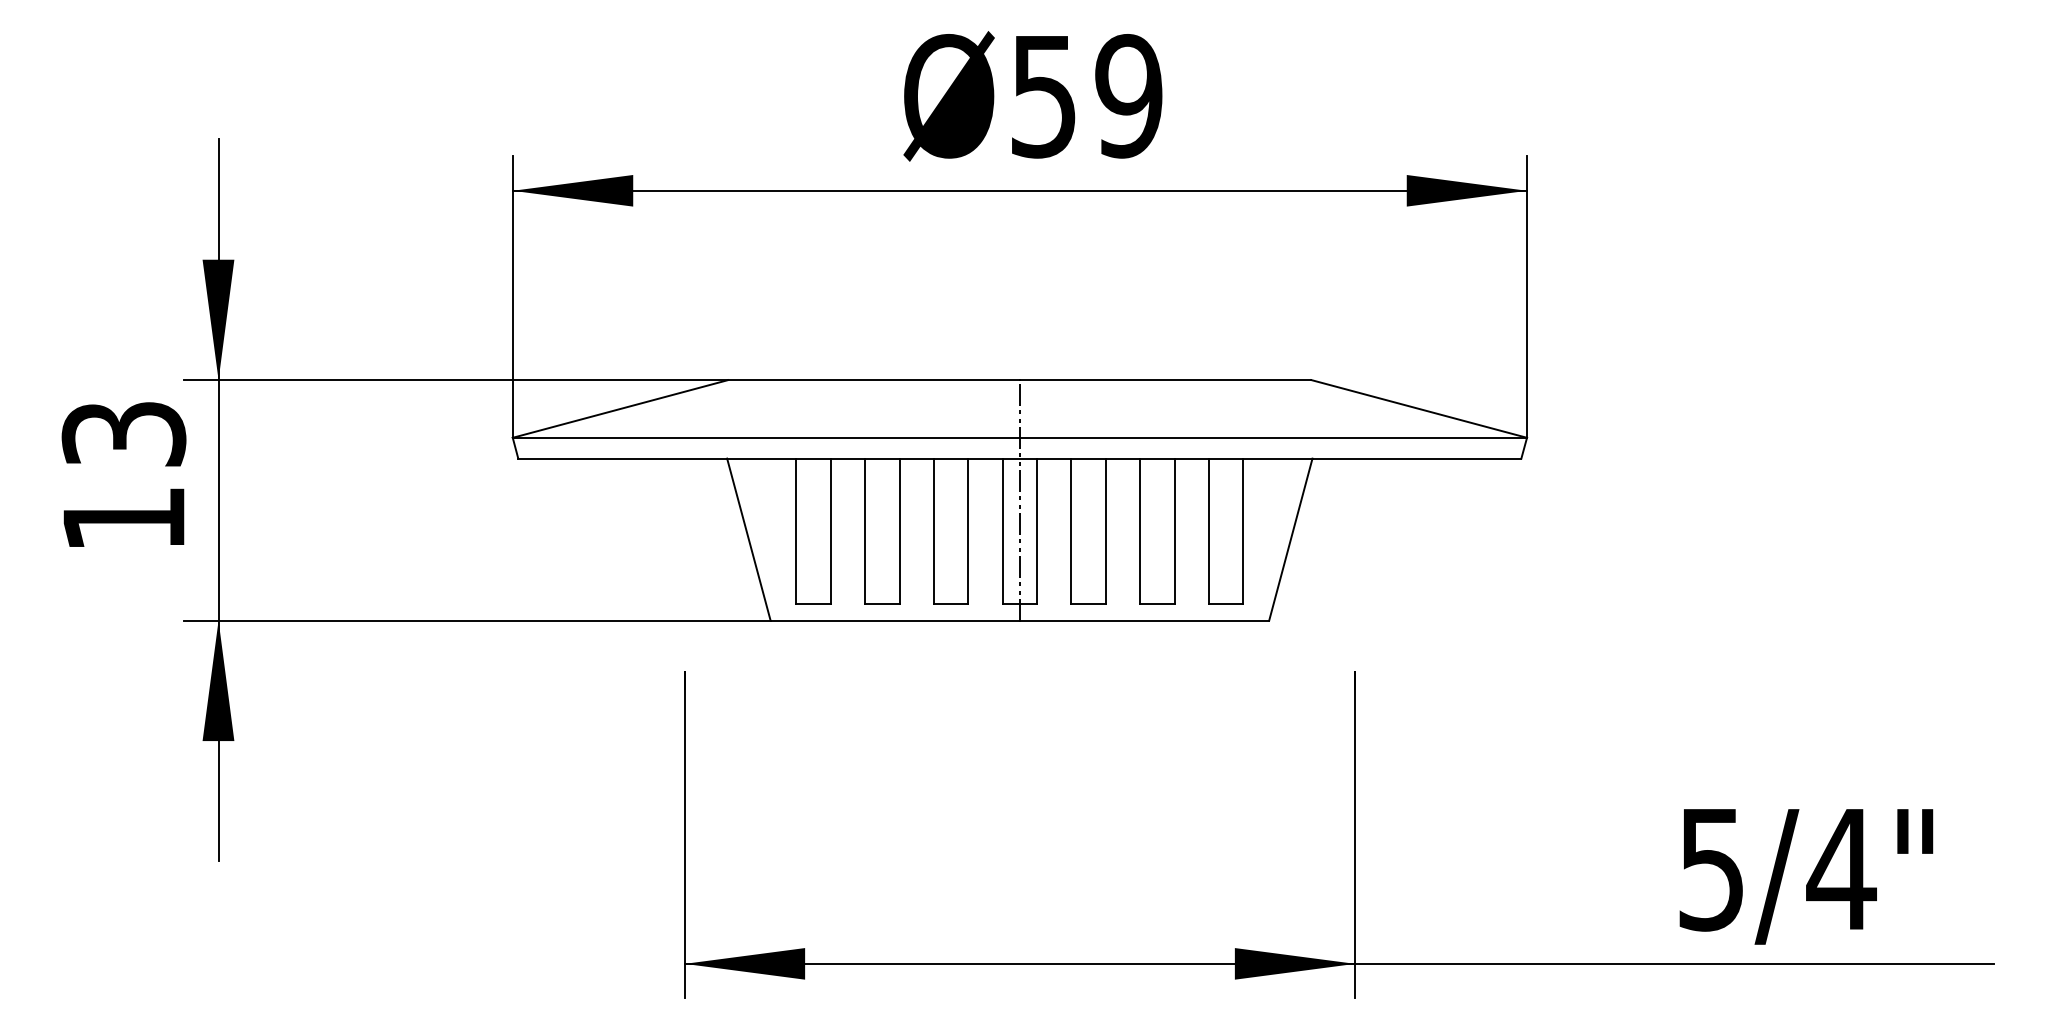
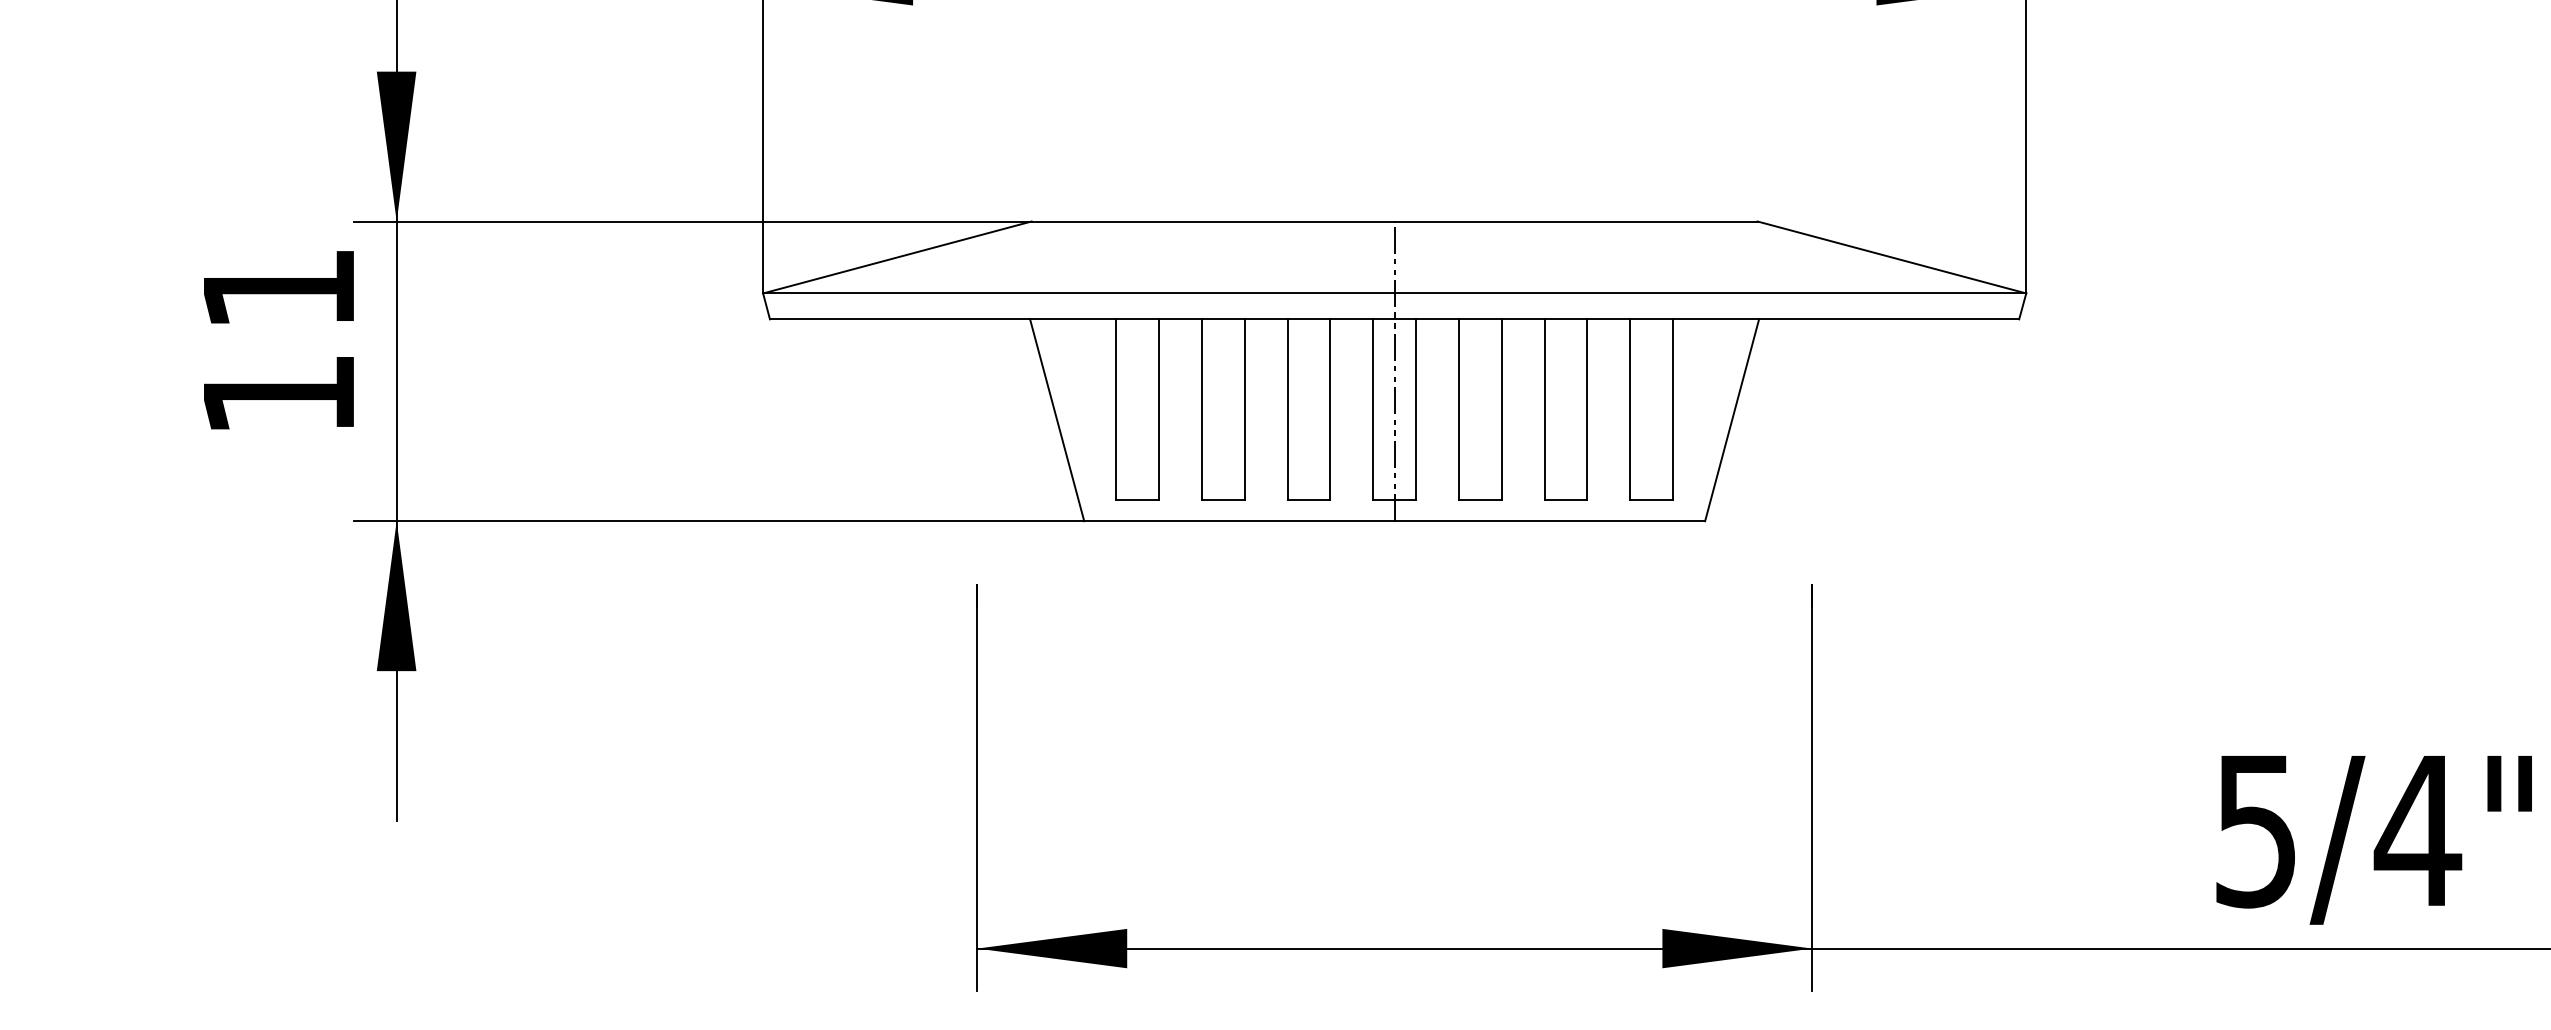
text: (123, 434) -> (278, 289), 13 -> 11

